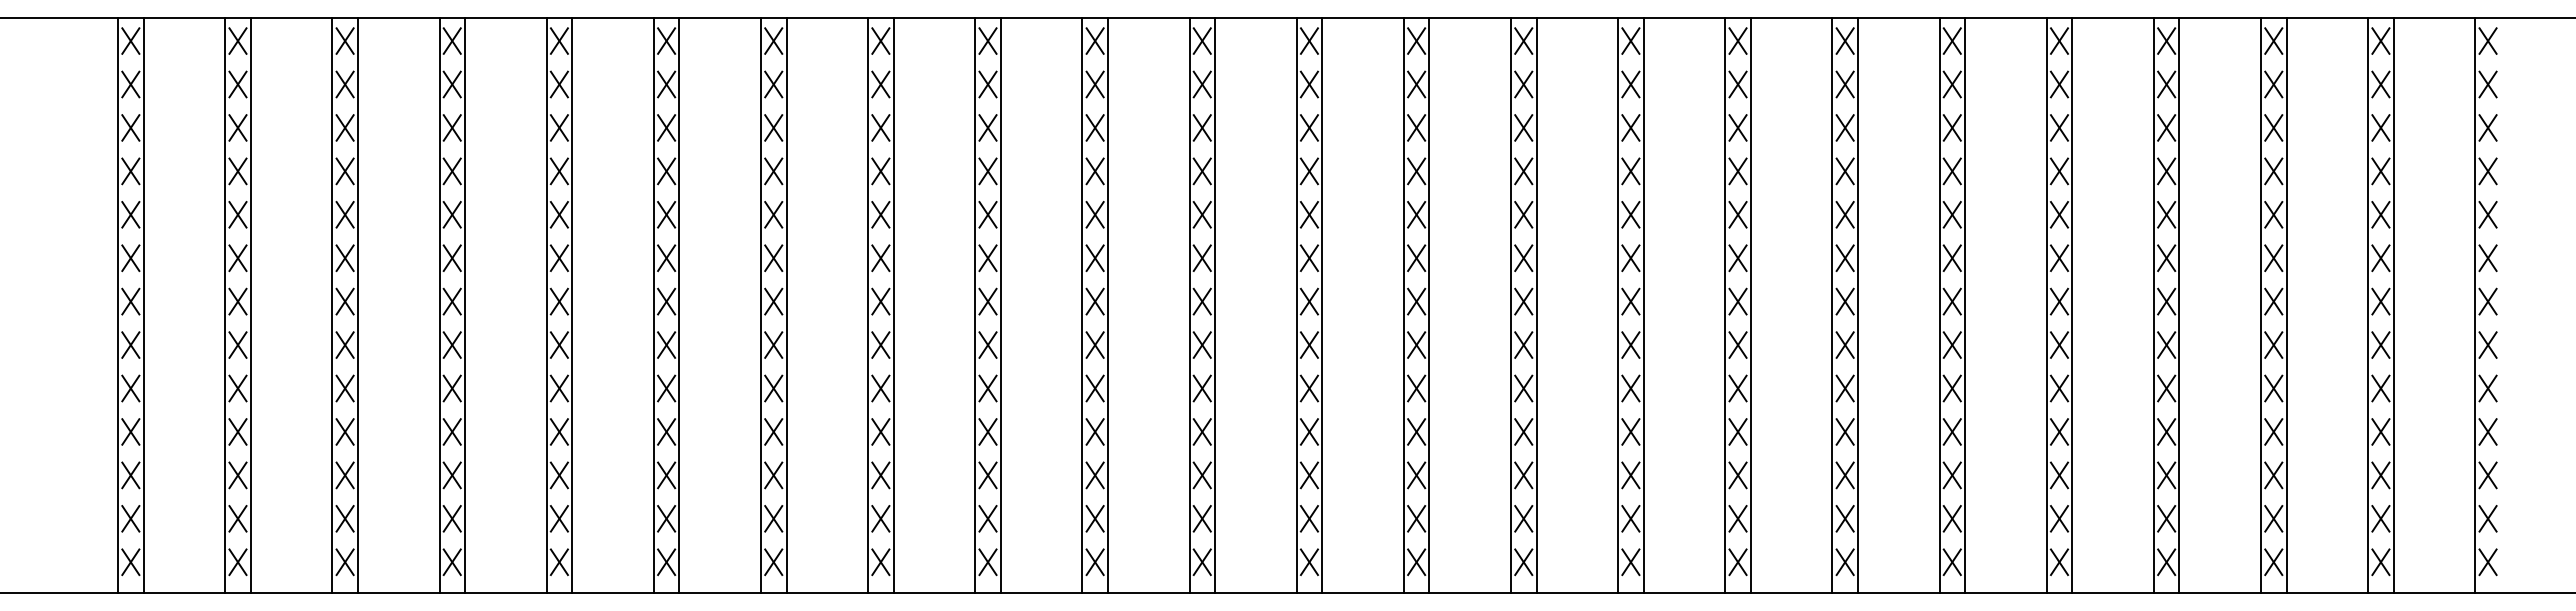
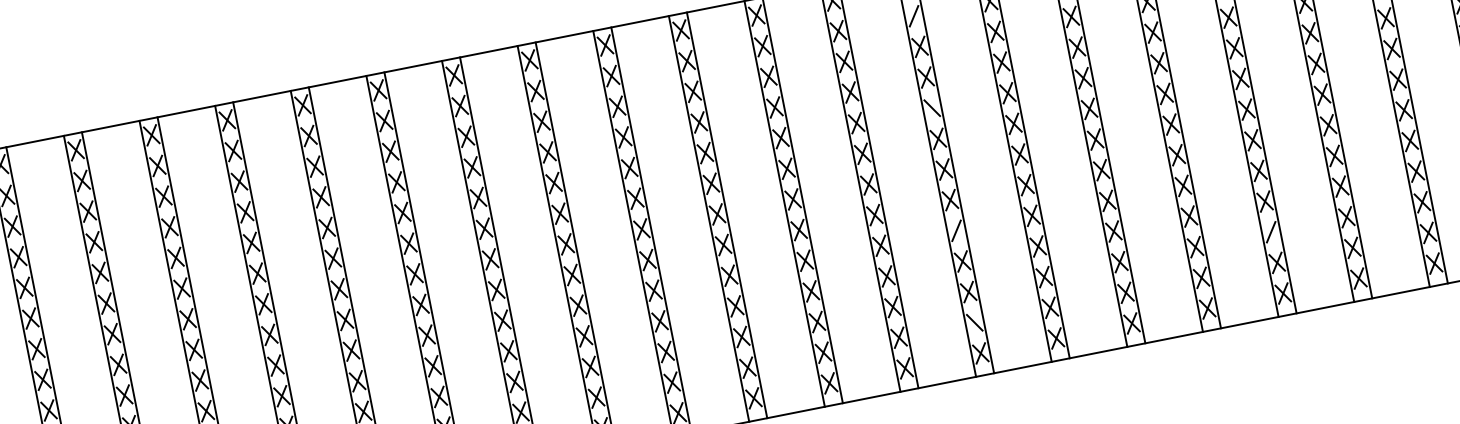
line: (1630, 84) -> (913, 16), removed
line: (1630, 214) -> (931, 108), removed
line: (1630, 388) -> (956, 230), removed
line: (2059, 475) -> (1271, 232), removed
line: (1630, 518) -> (974, 322), removed

